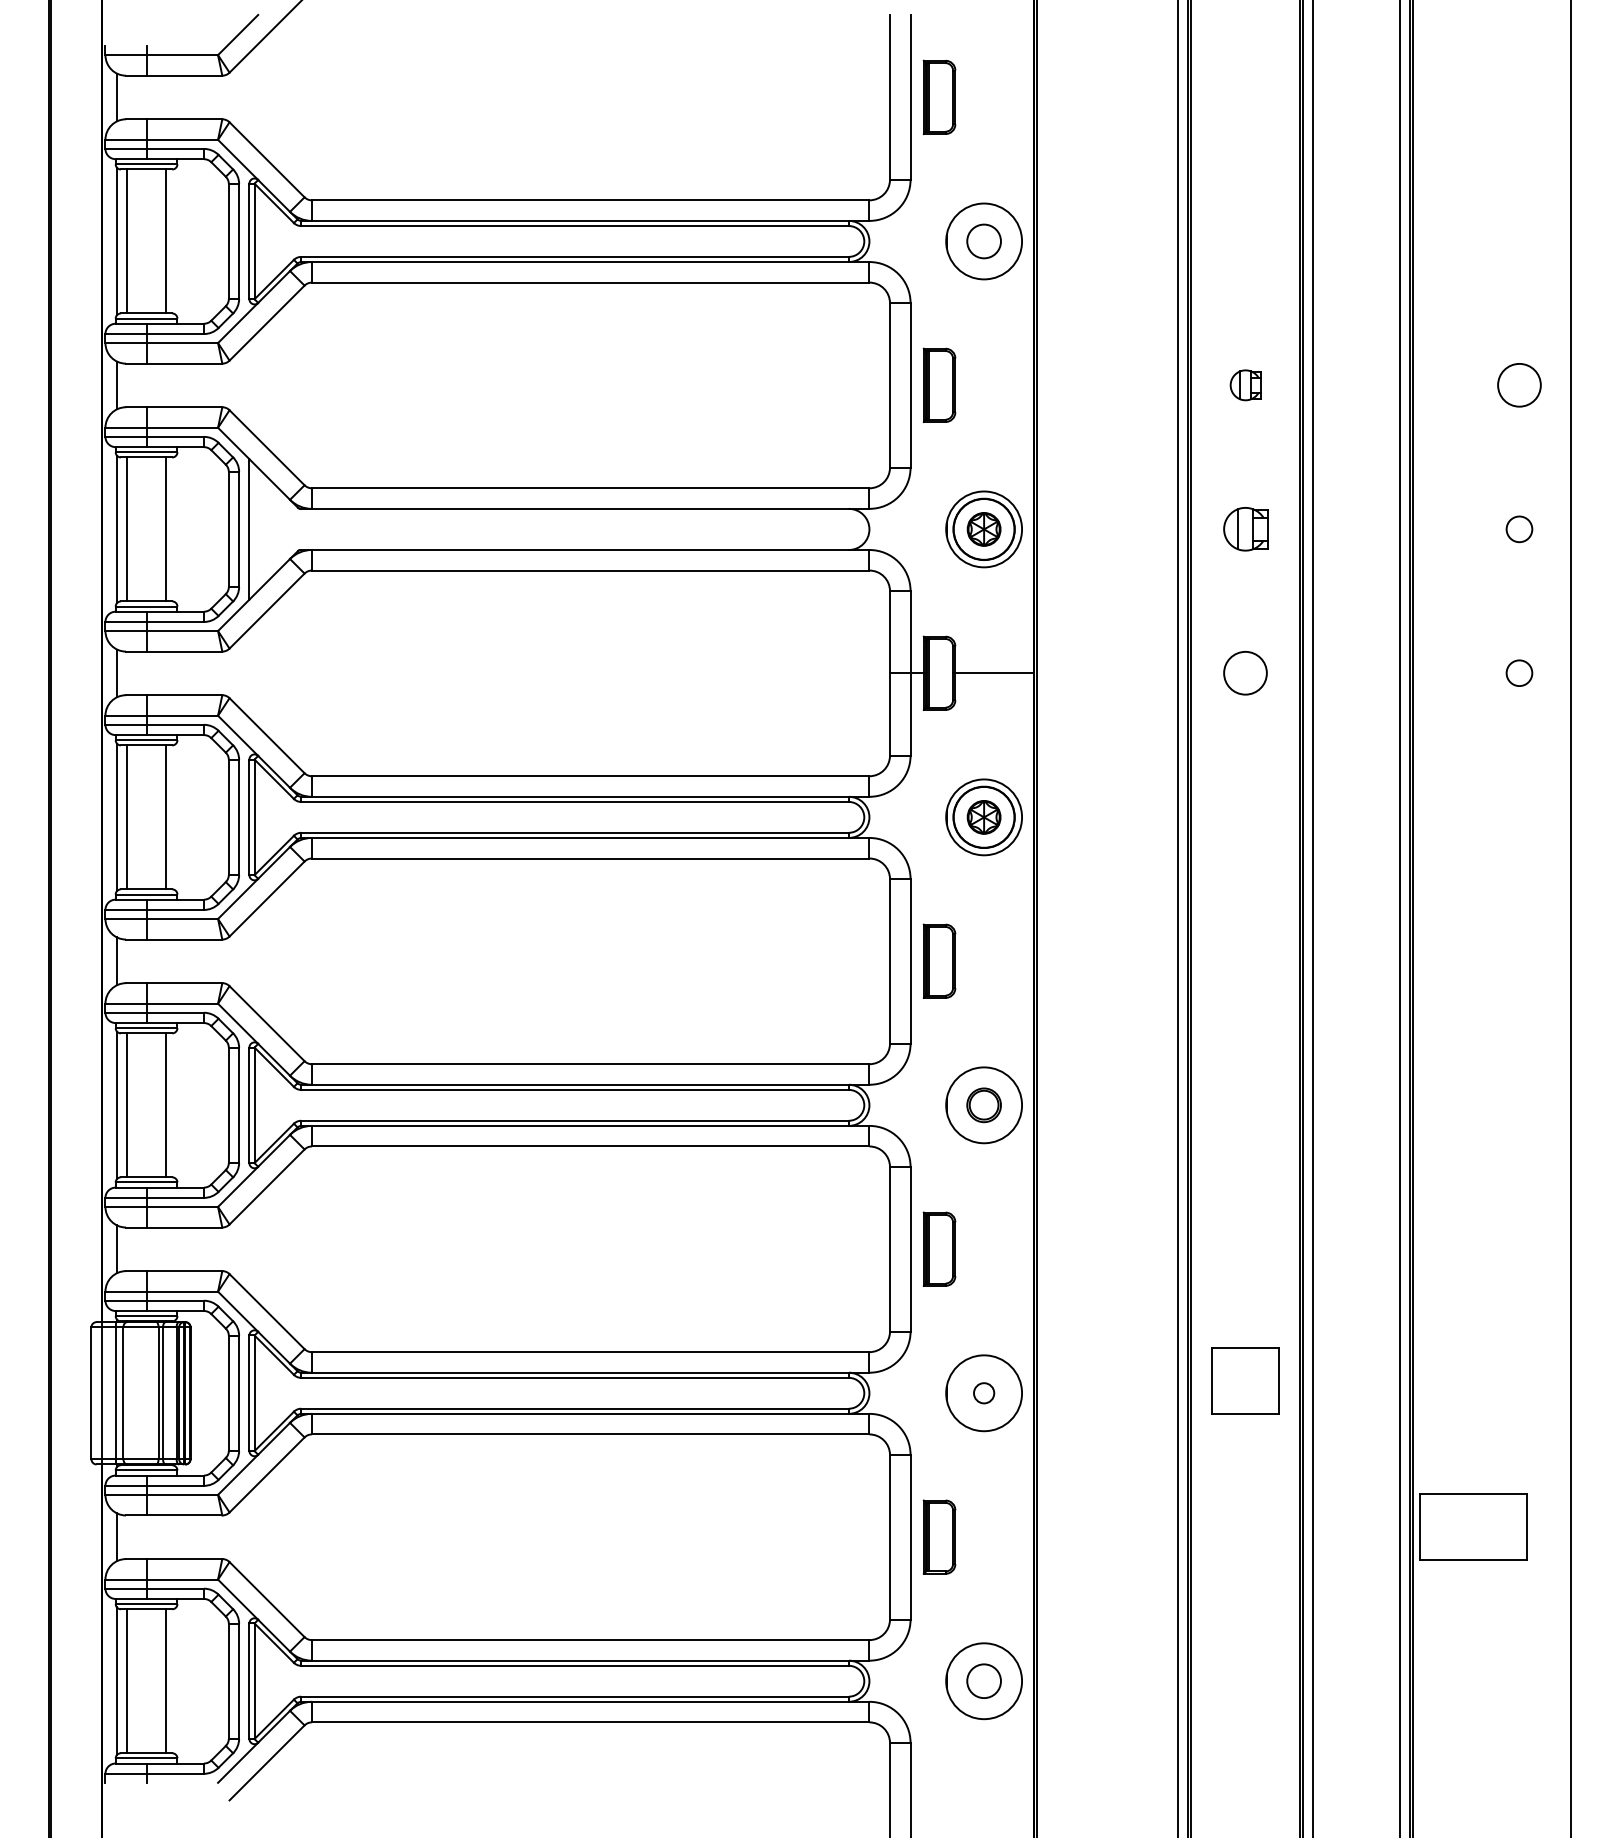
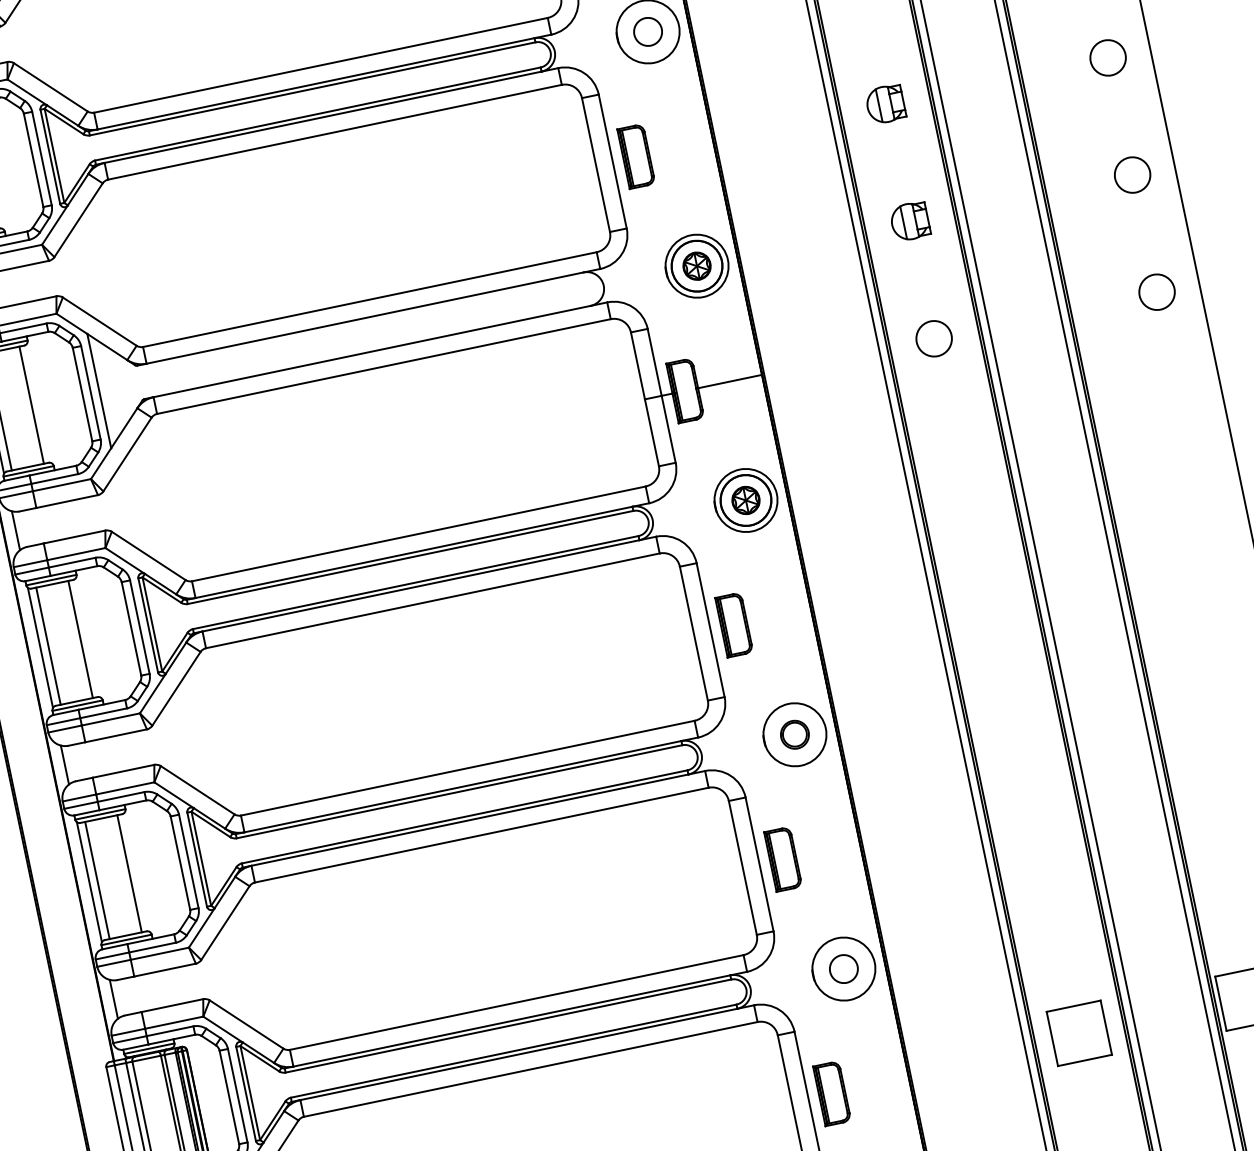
part: (1245, 385) -> (885, 104), size x1.43
circle: (1519, 529) -> (1132, 175), size x1.67
circle: (1519, 672) -> (1156, 291), size x1.67
part: (1245, 1380) -> (1079, 1033), moved
circle: (983, 1393) -> (843, 969), size x1.67

